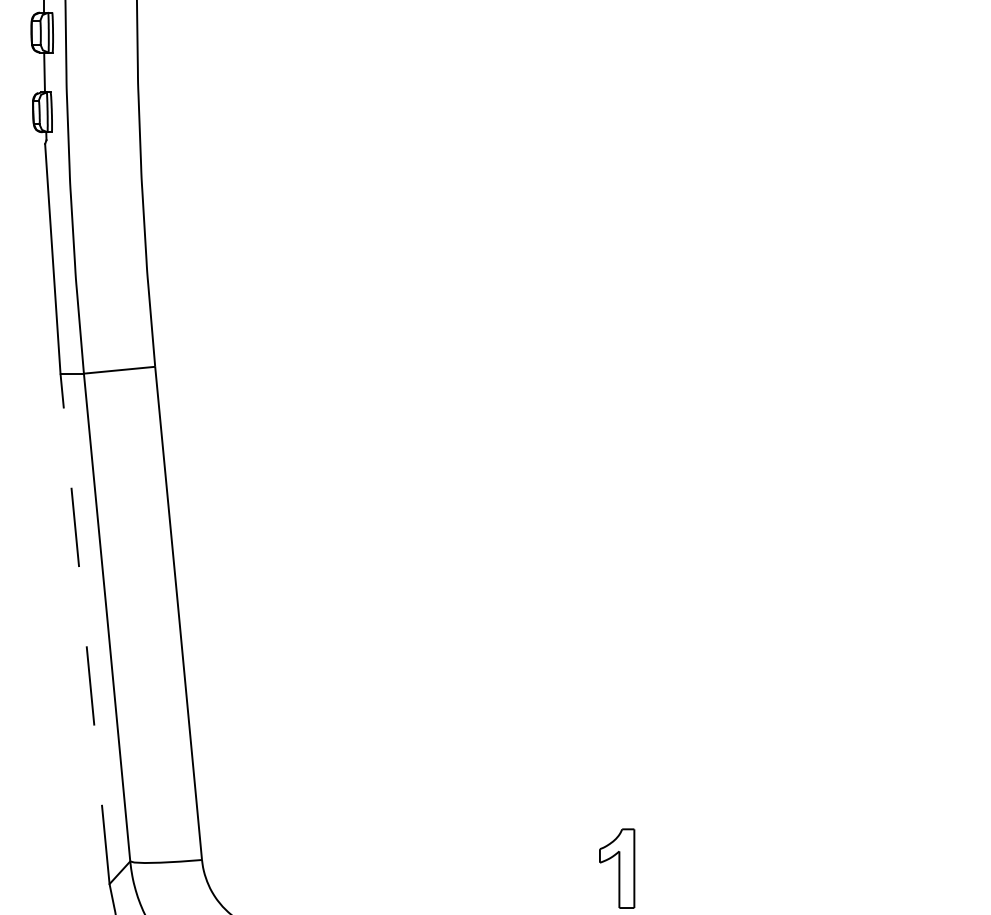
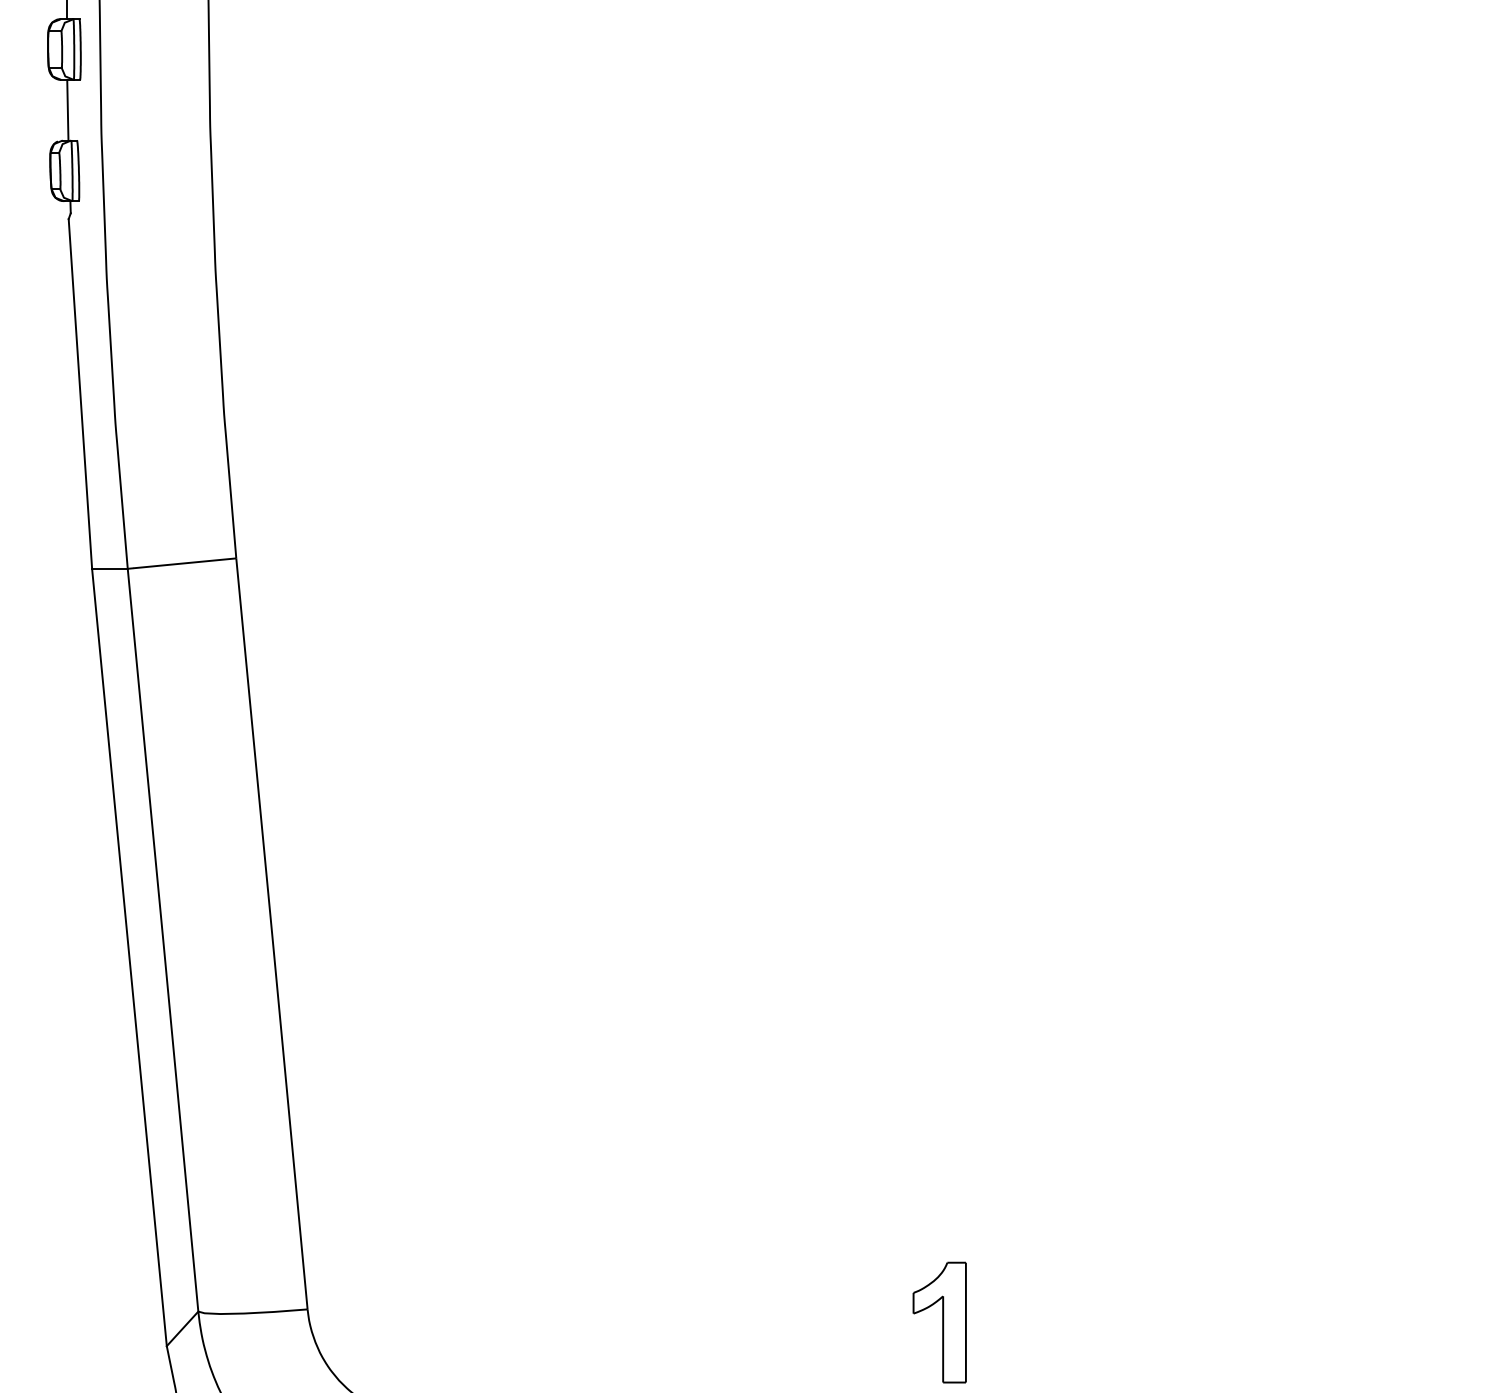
line: (85, 628) -> (130, 956), dashed -> solid

